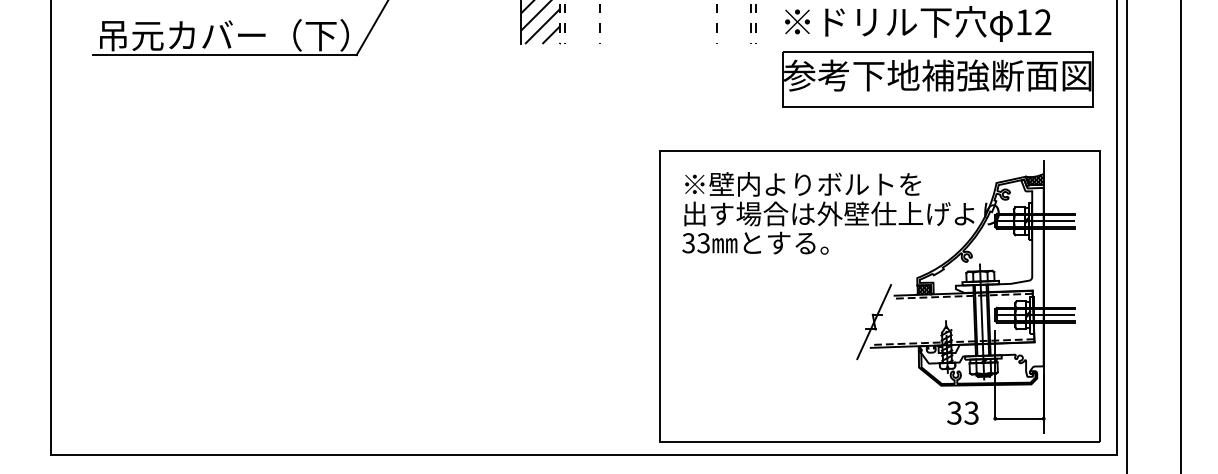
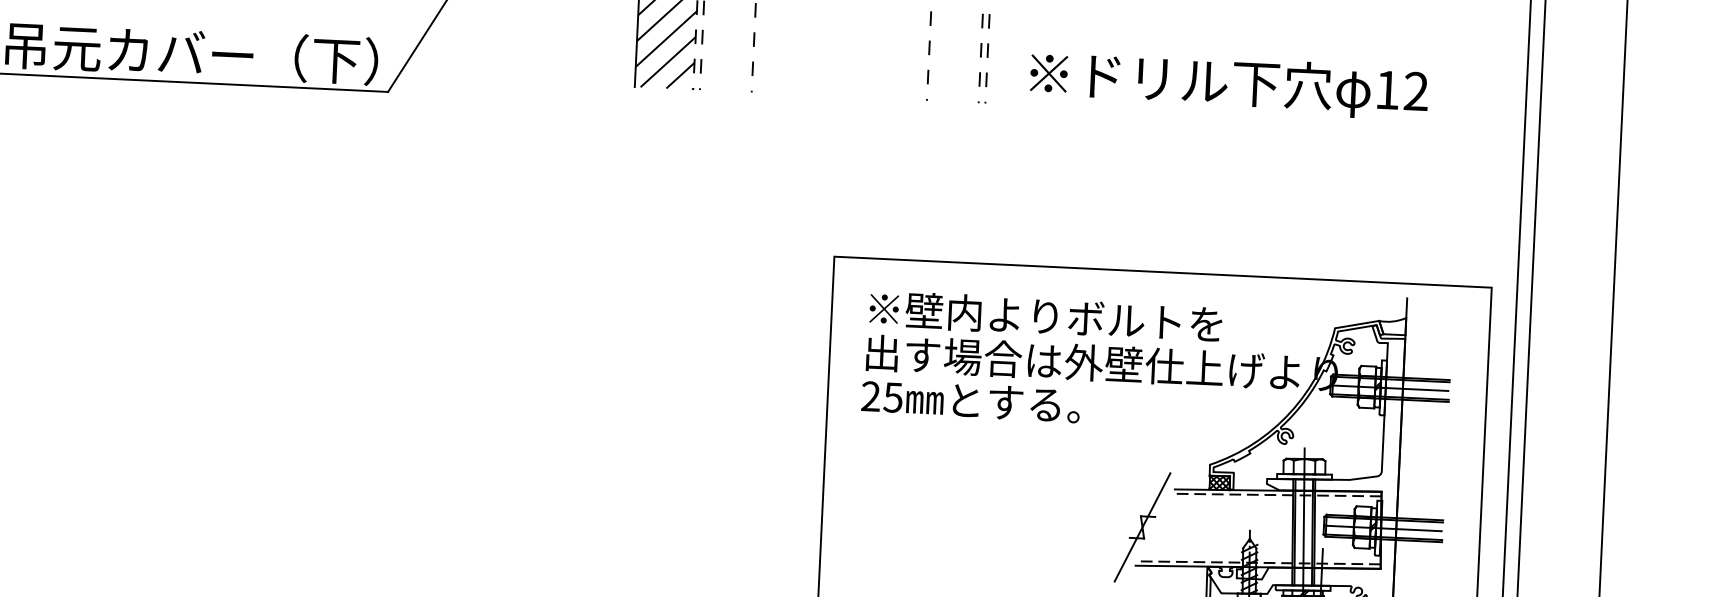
part: (937, 79) -> (1254, 169), removed
hatch: (1034, 179) -> (1392, 325), removed
text: (695, 243) -> (881, 397), 33 -> 25

